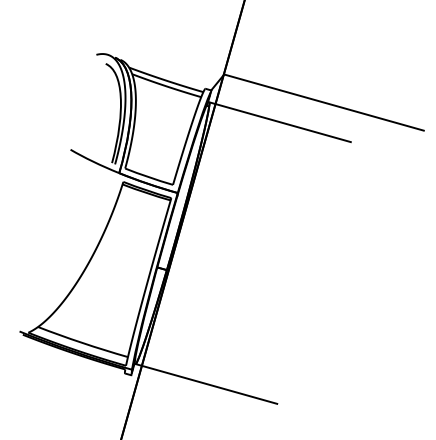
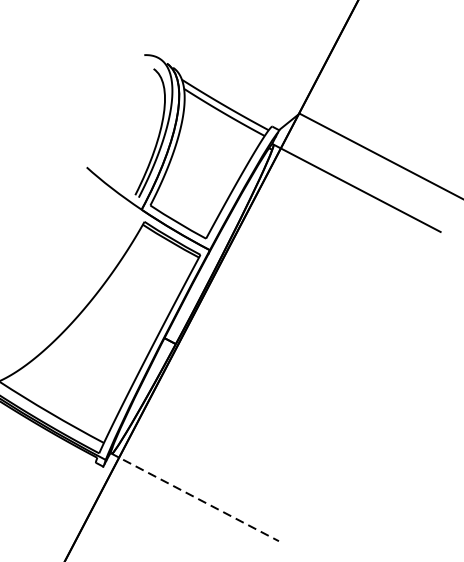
line: (206, 383) -> (195, 496), solid -> dashed

